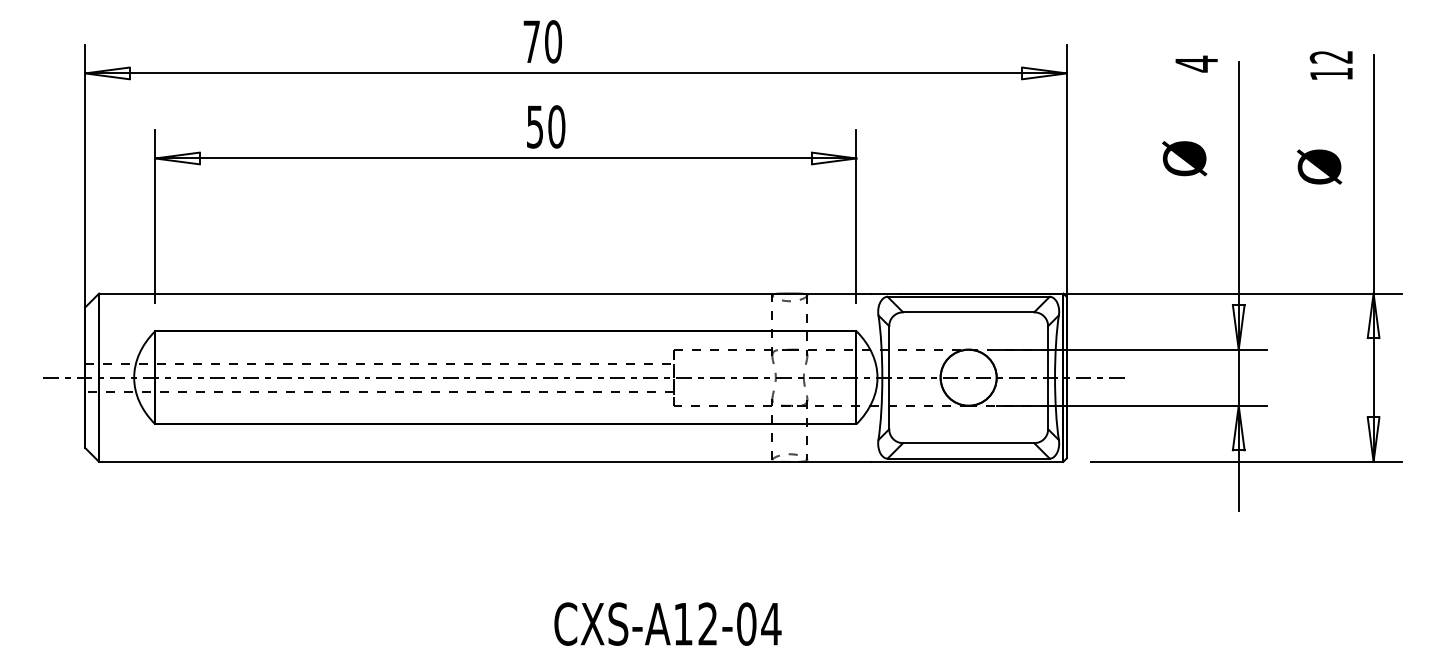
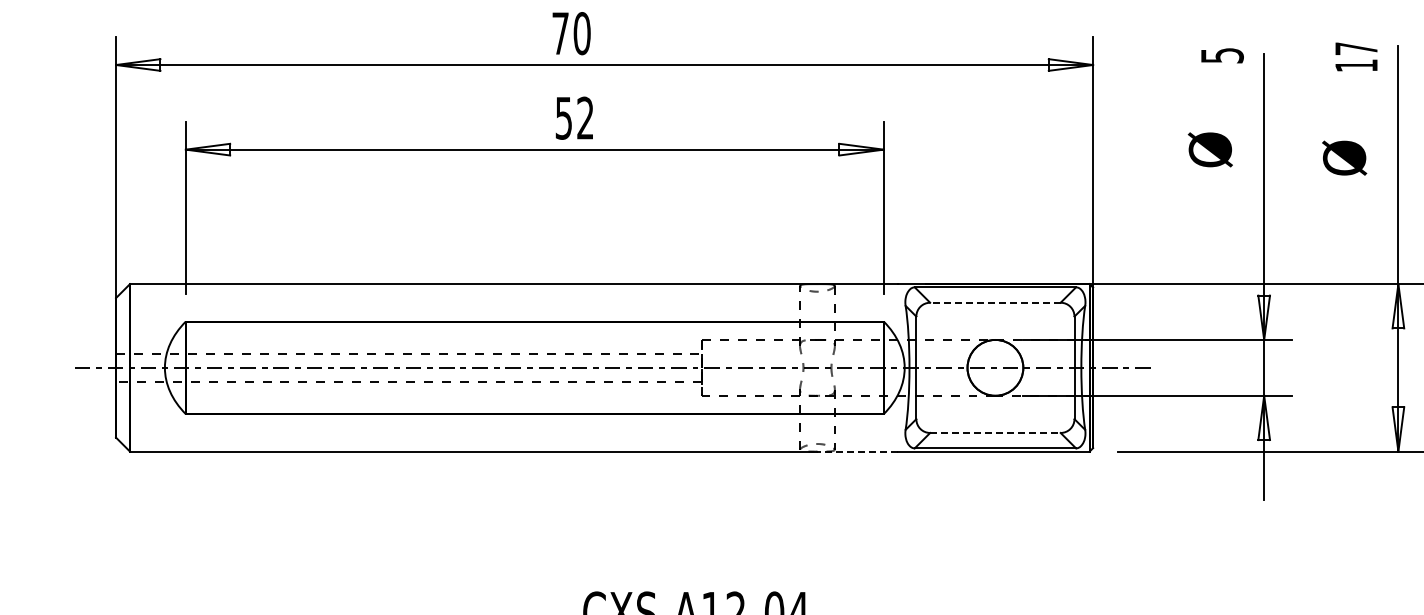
text: (1330, 57) -> (1355, 49), 12 -> 17
text: (1196, 63) -> (1222, 55), 4 -> 5
text: (556, 126) -> (585, 117), 50 -> 52
line: (968, 312) -> (995, 302), solid -> dashed
line: (968, 443) -> (995, 433), solid -> dashed
line: (829, 461) -> (856, 451), solid -> dashed

